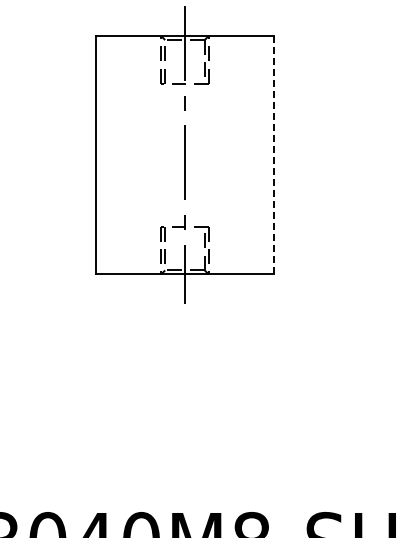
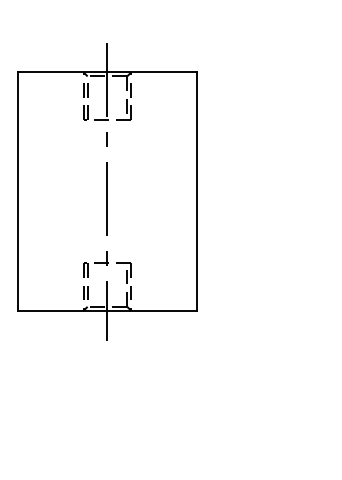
line: (274, 154) -> (196, 190), dashed -> solid

